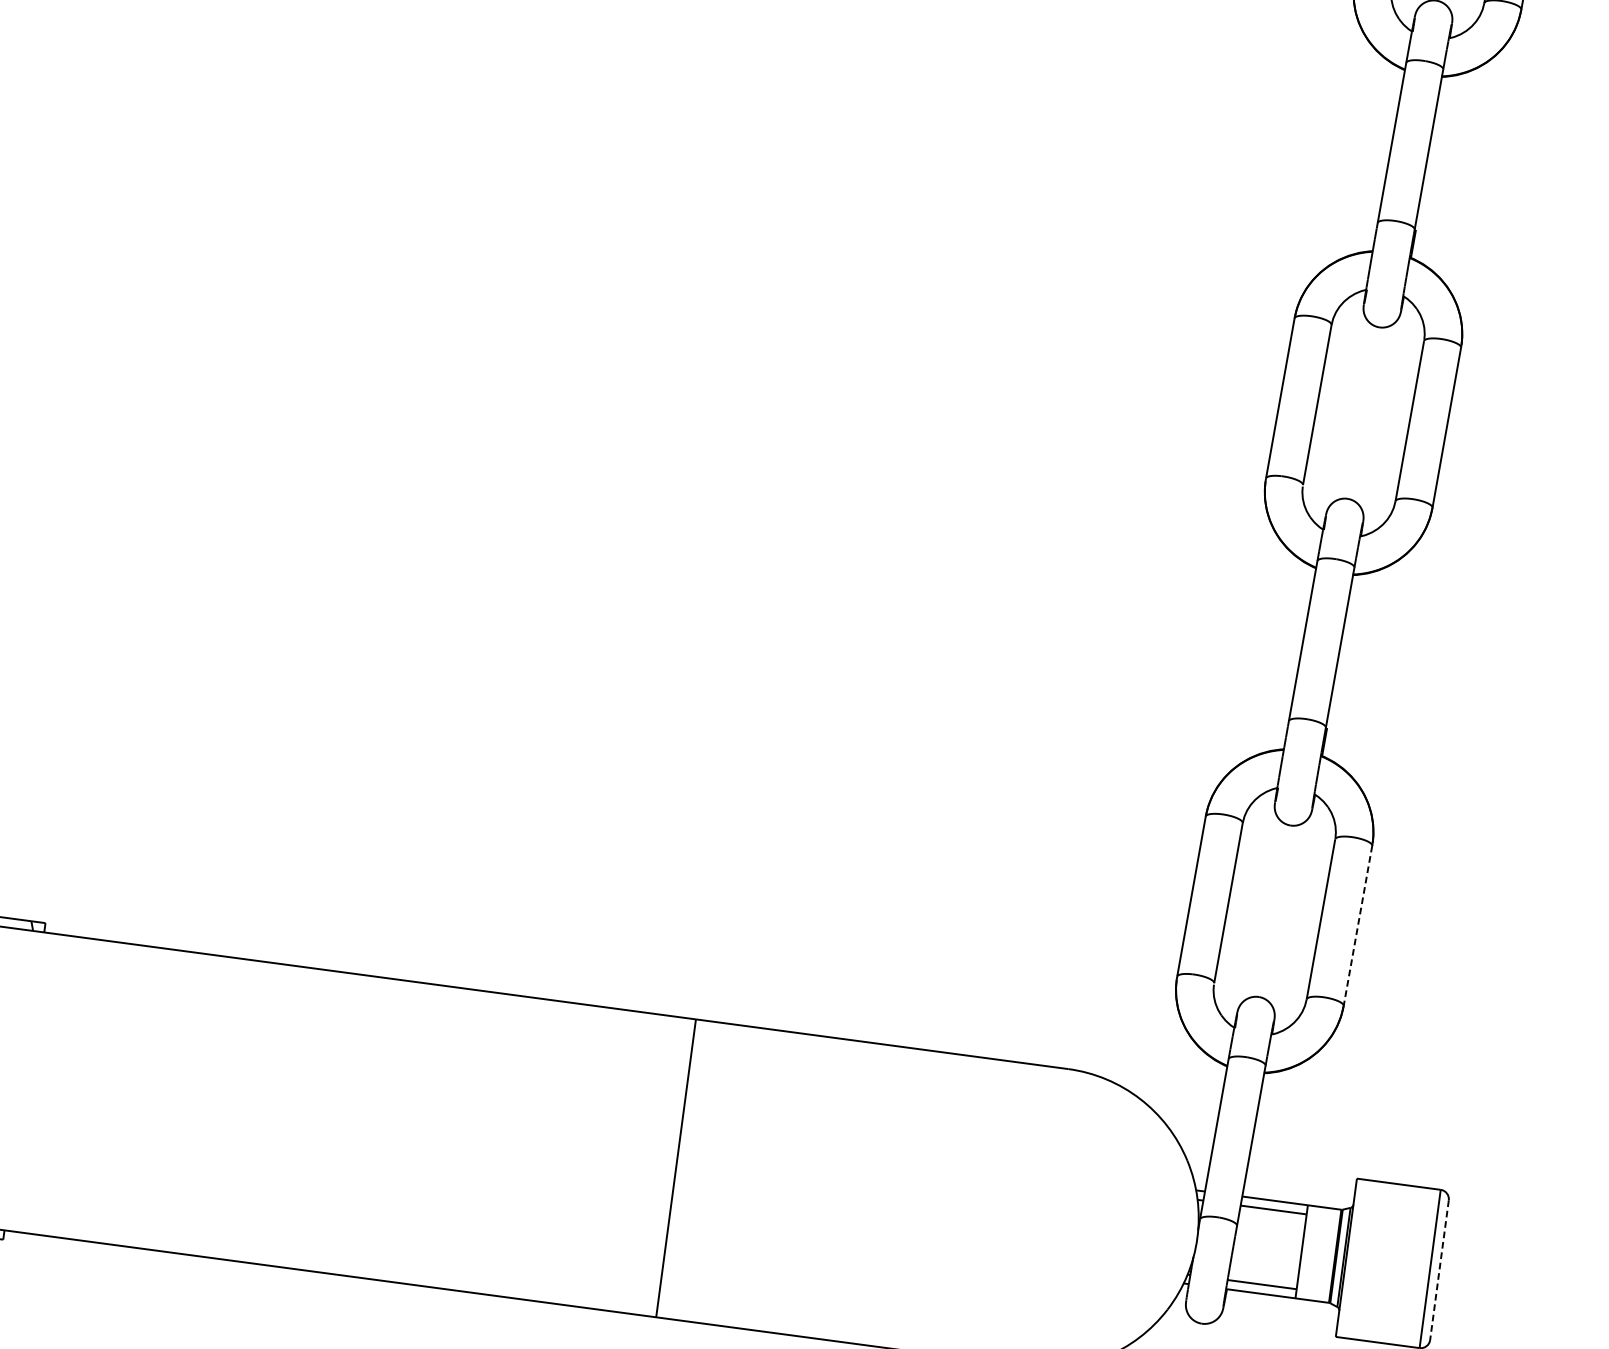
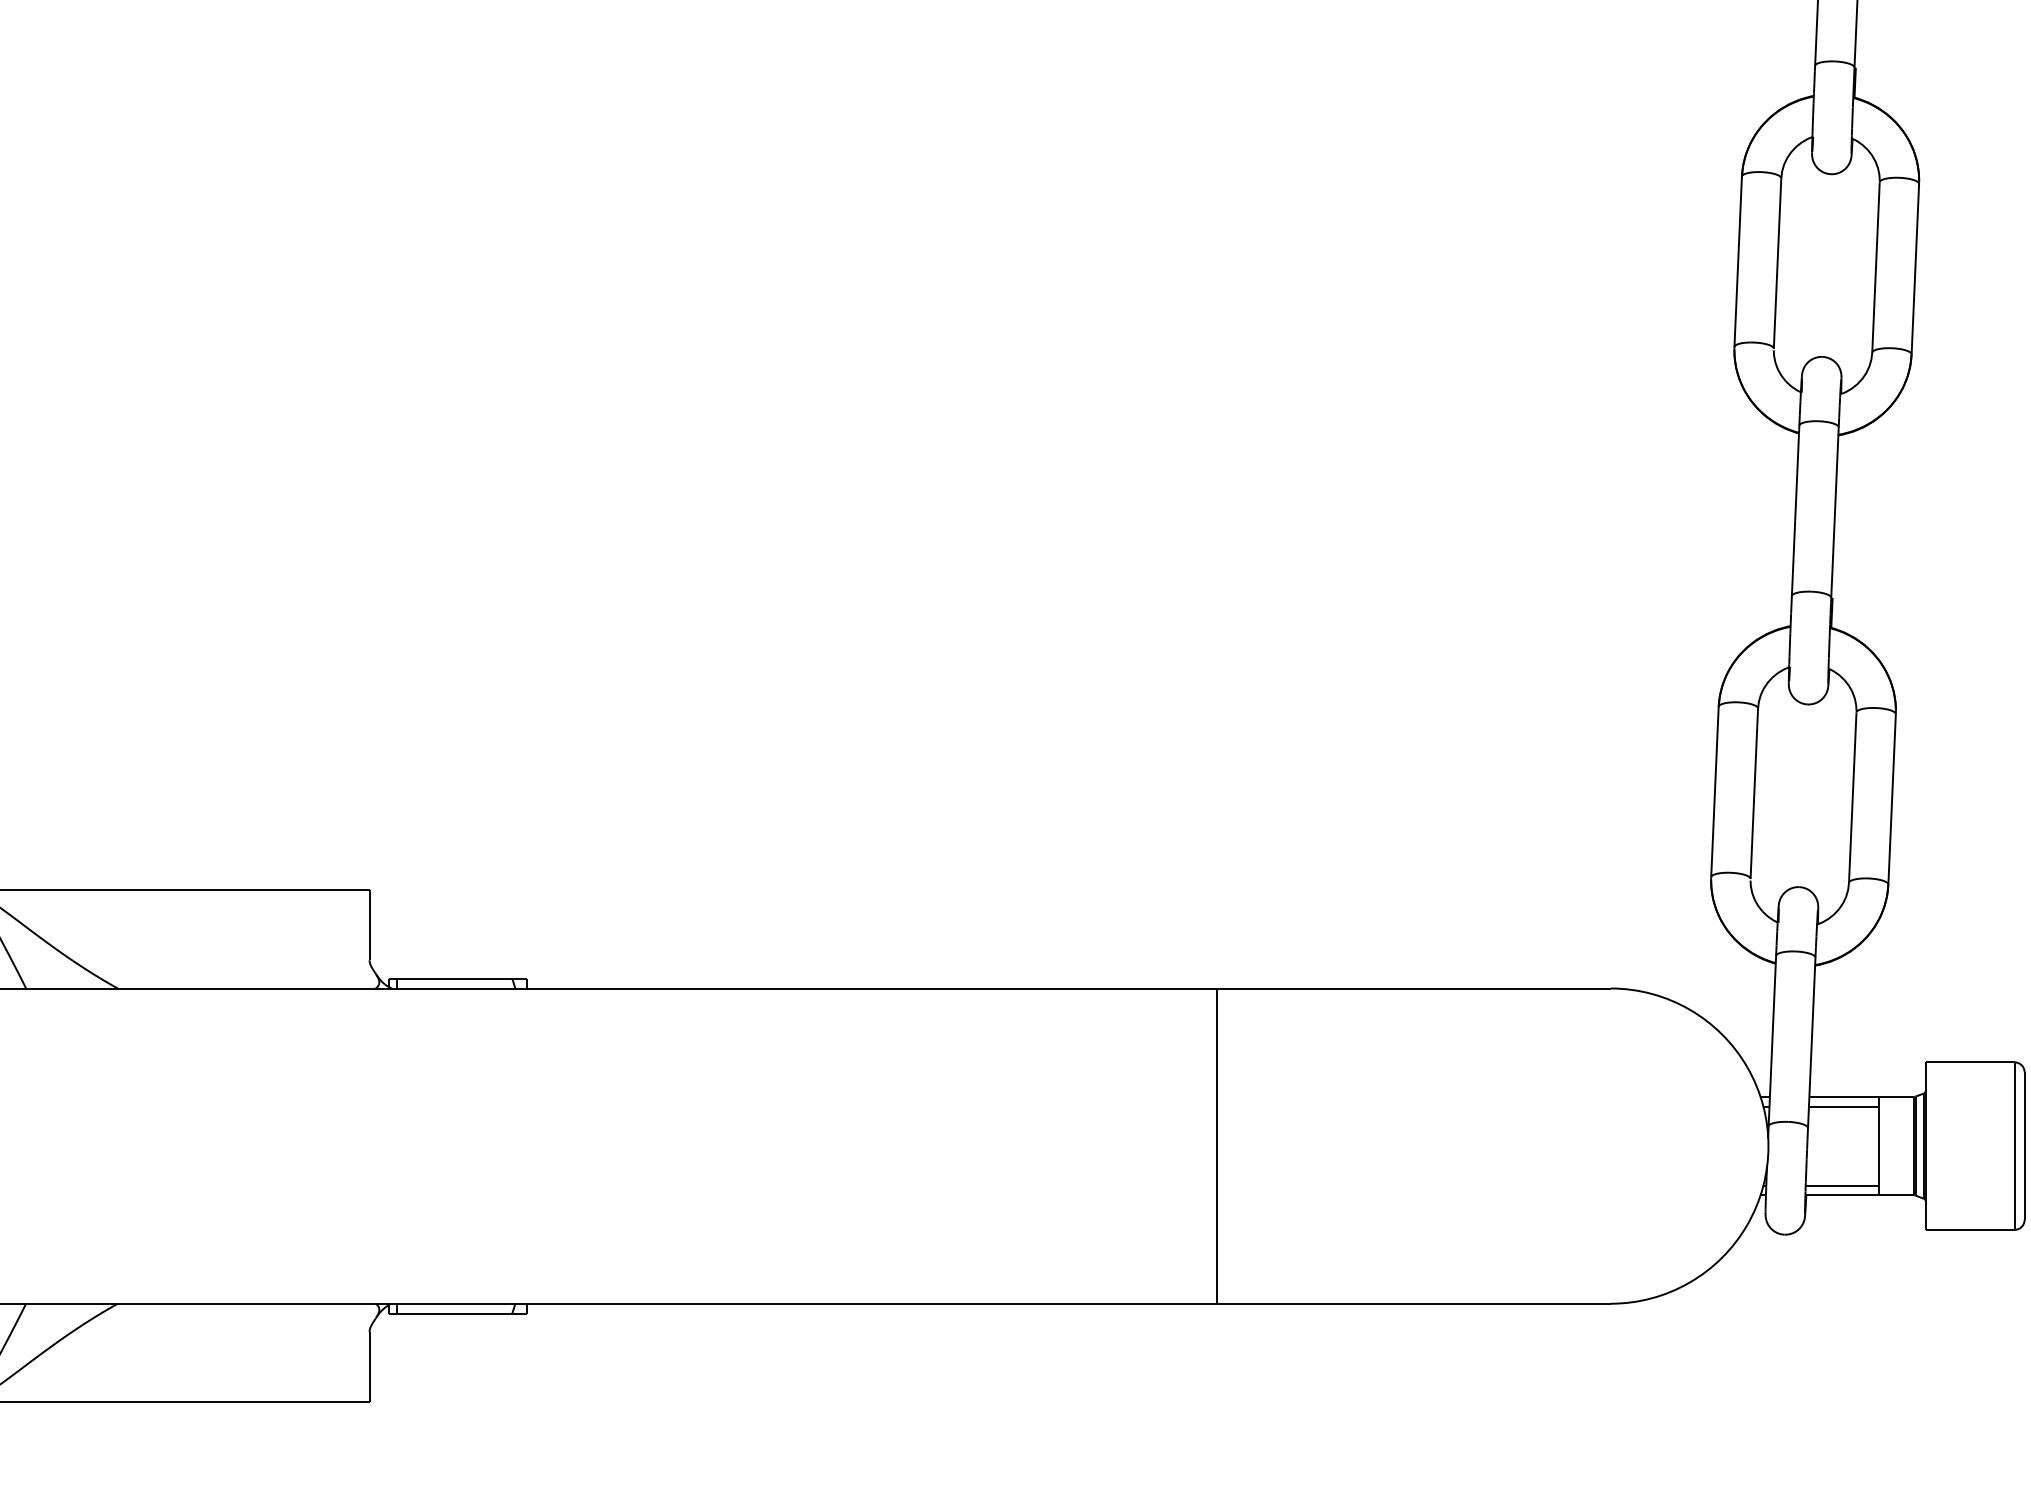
line: (1358, 925) -> (1892, 799), dashed -> solid
line: (1439, 1270) -> (2024, 1146), dashed -> solid

